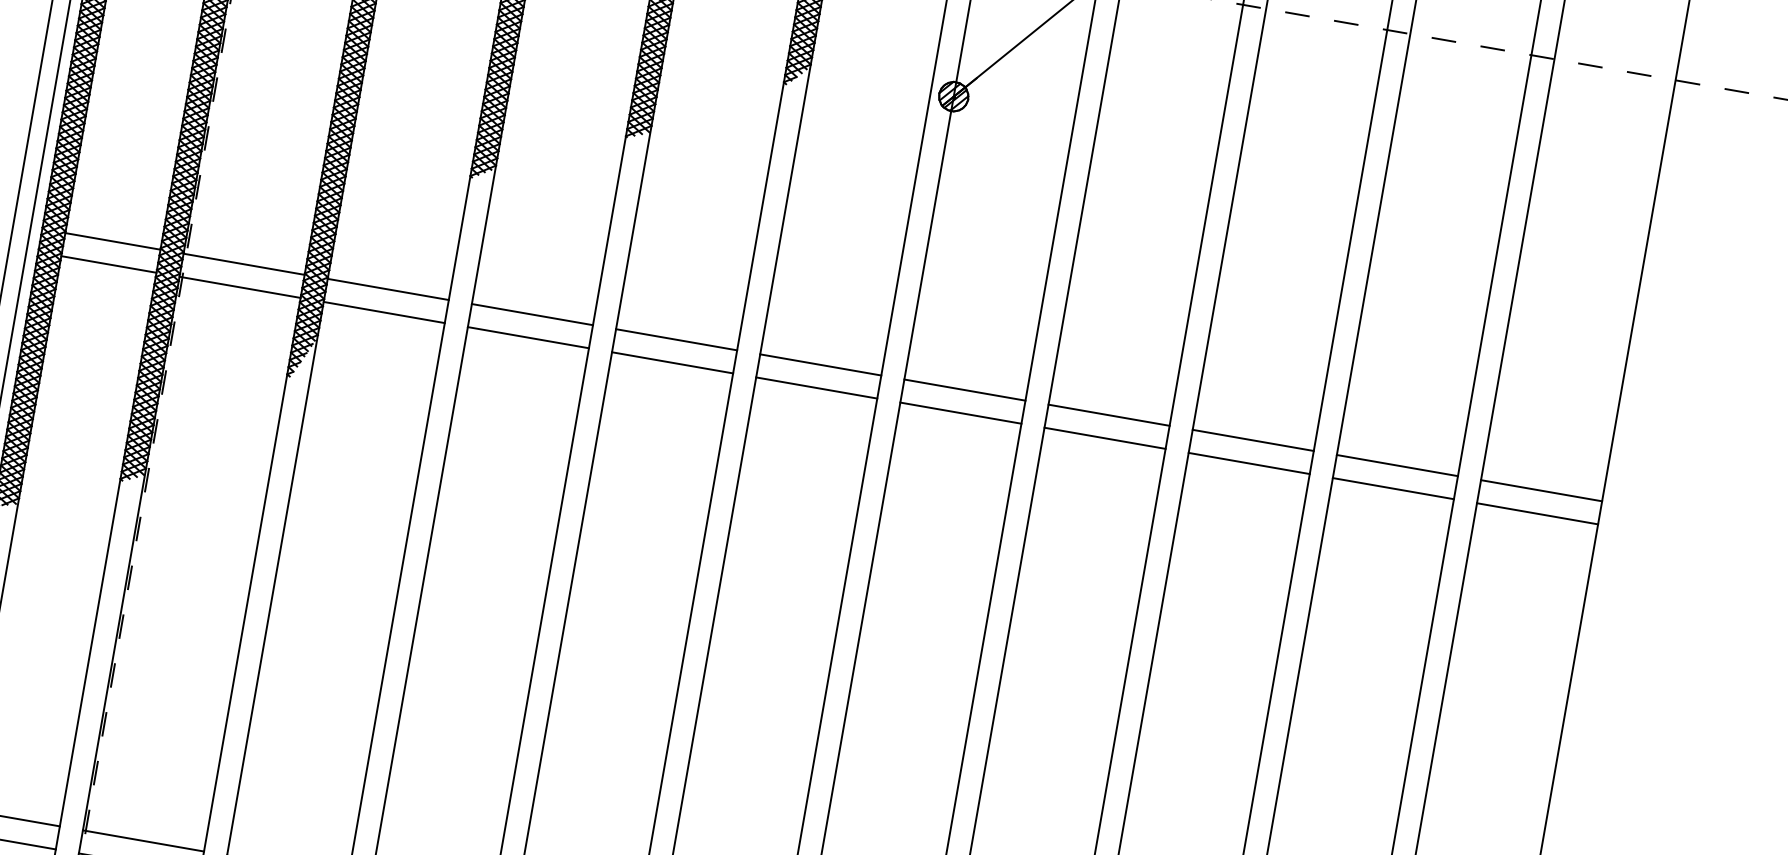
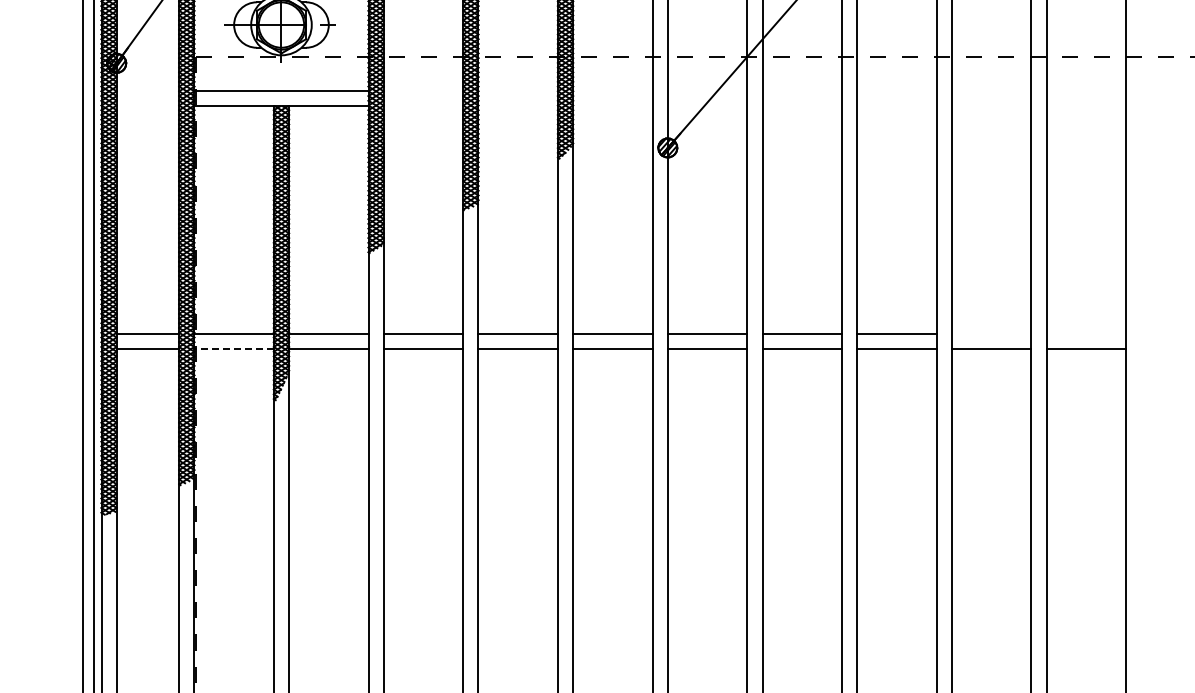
line: (240, 286) -> (234, 348), solid -> dashed
line: (1397, 465) -> (991, 333), removed
line: (1541, 490) -> (1086, 333), removed

